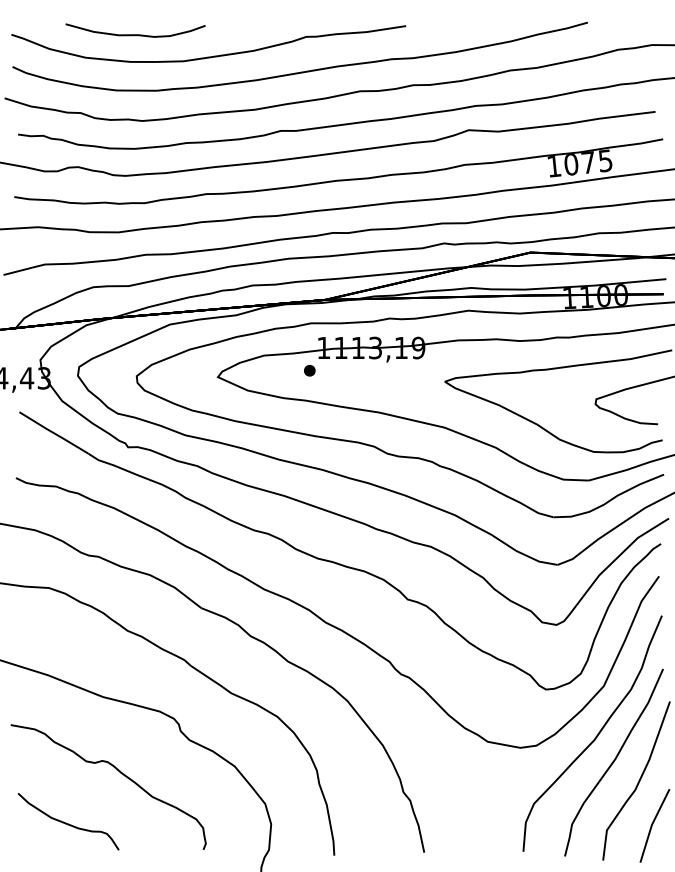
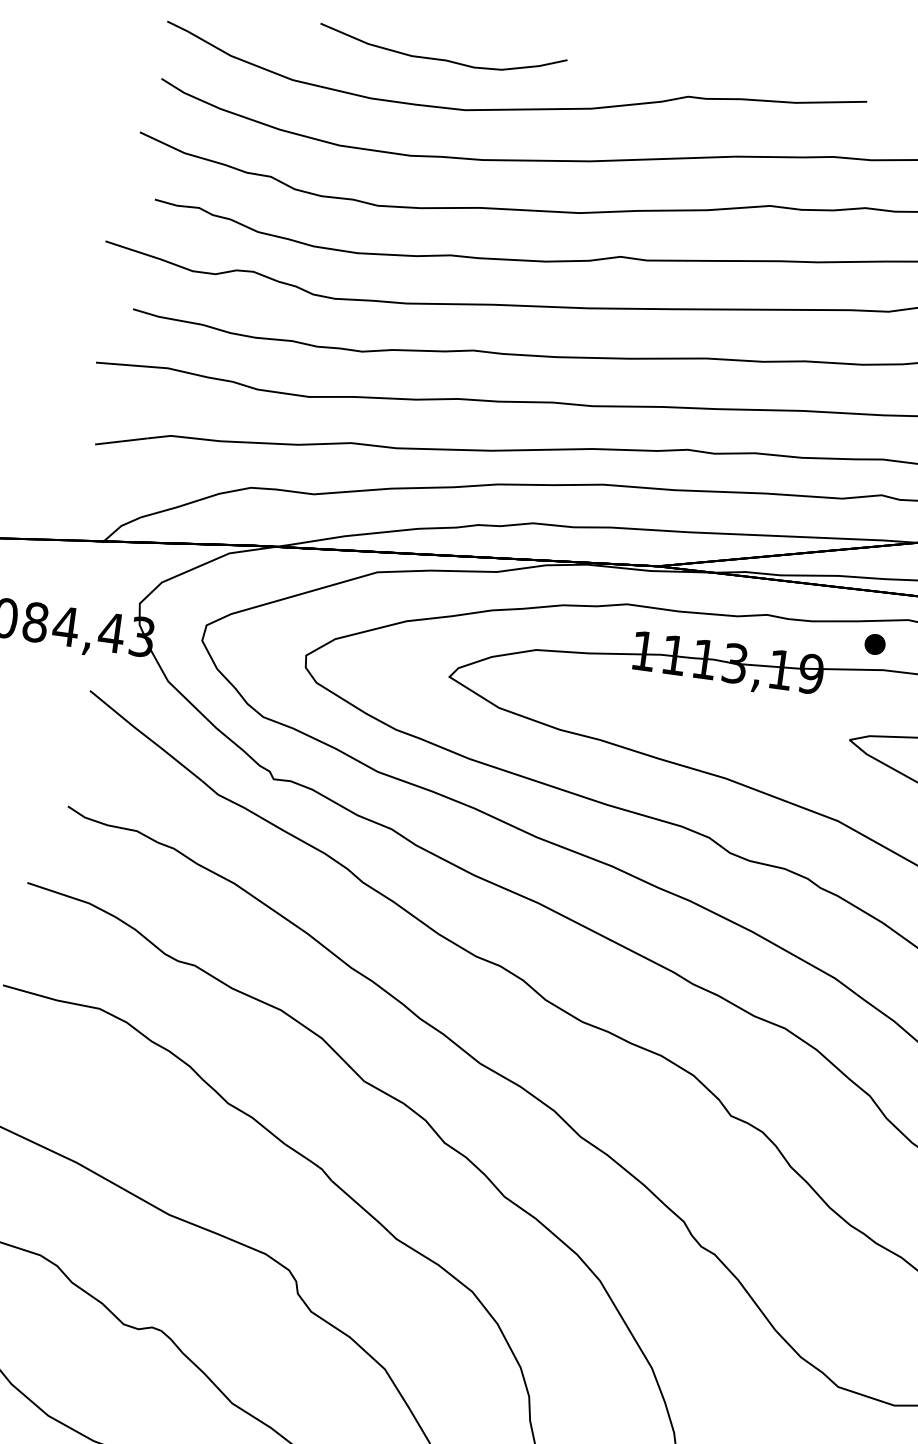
curve: (135, 34) -> (441, 58), moved
part: (309, 370) -> (874, 643), moved

